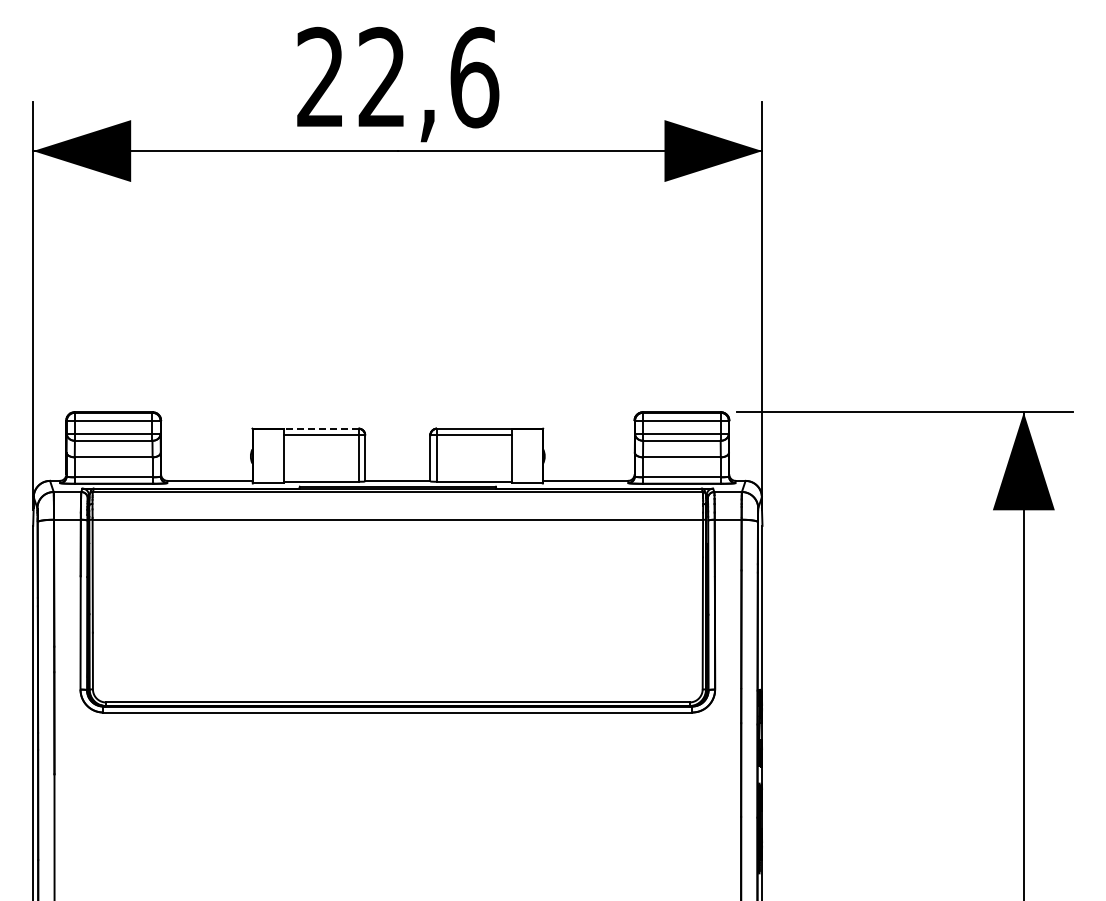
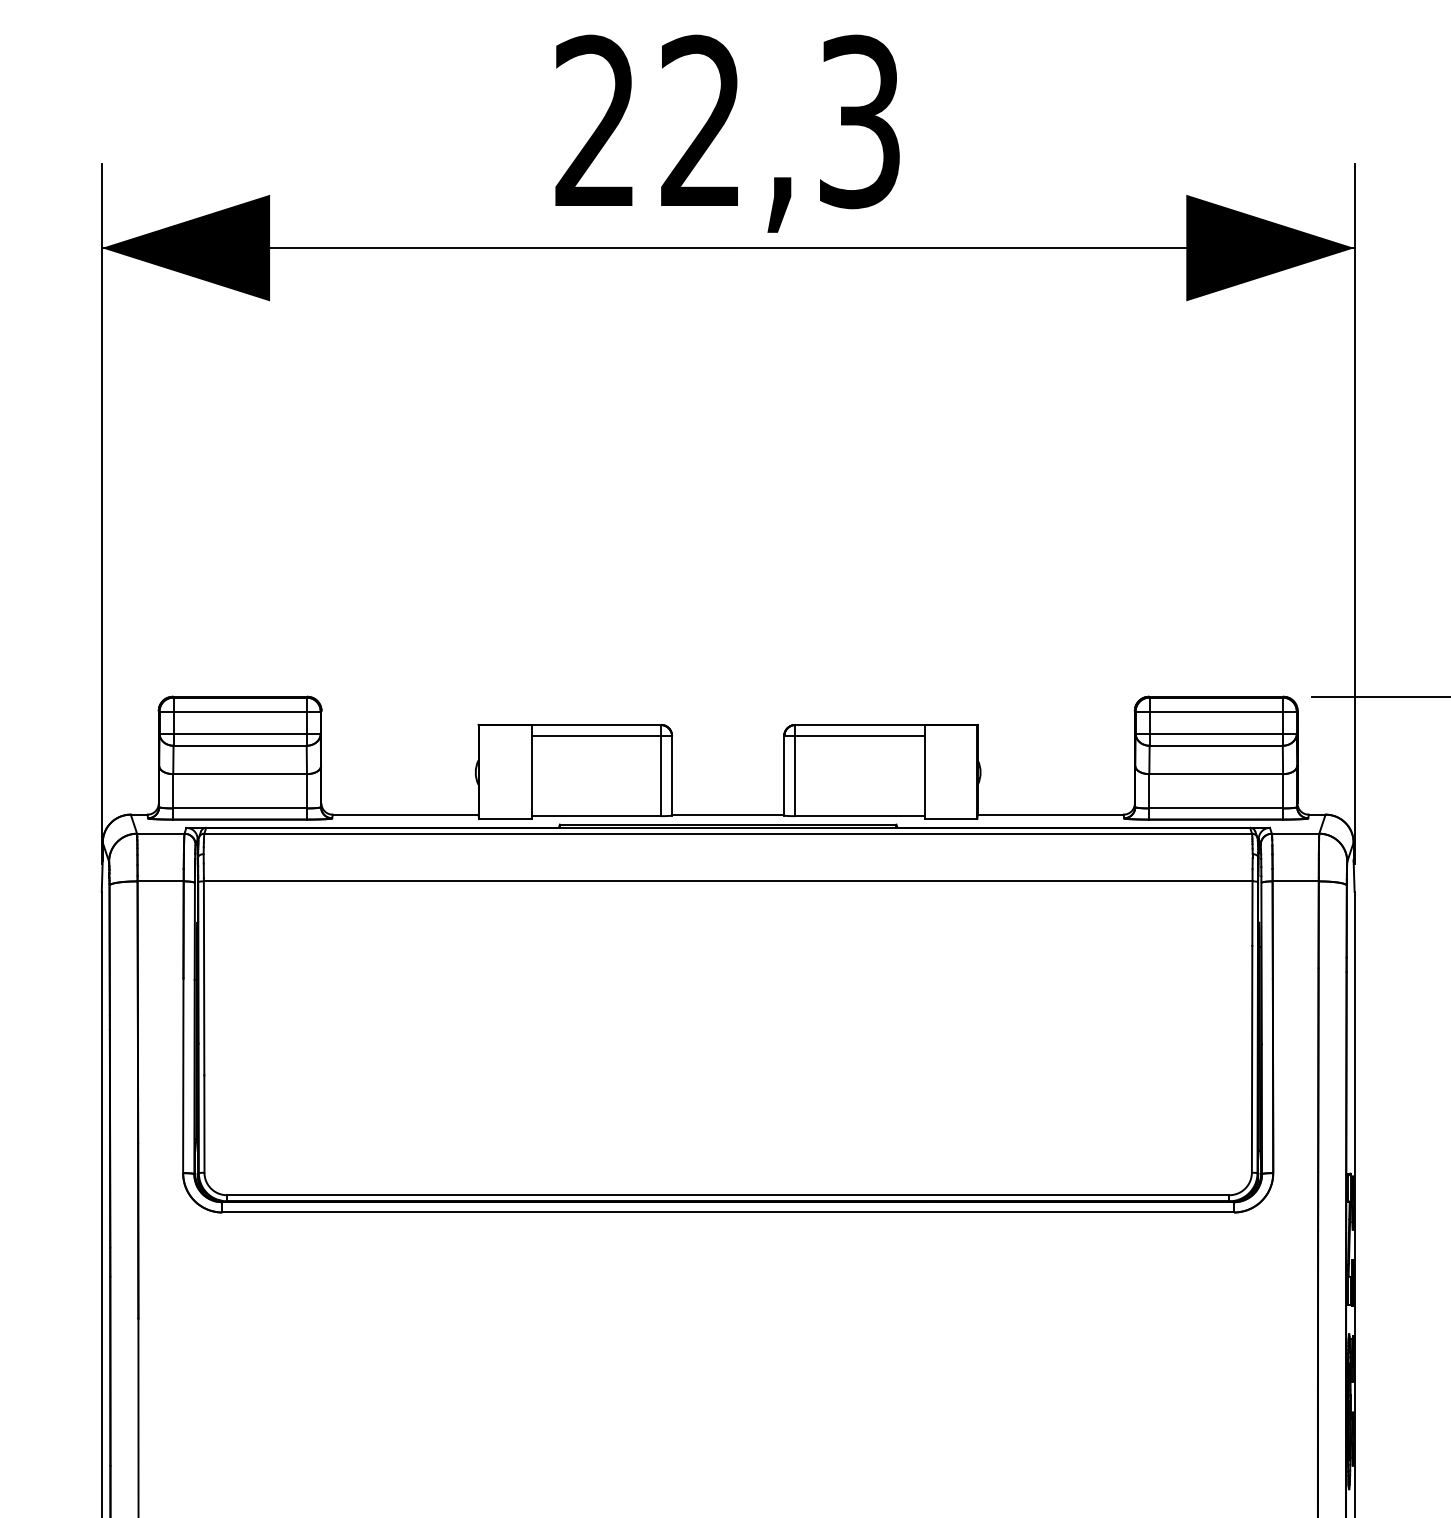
text: (474, 77) -> (859, 121), 22,6 -> 22,3
line: (321, 428) -> (597, 724), dashed -> solid

